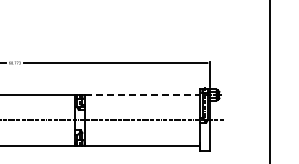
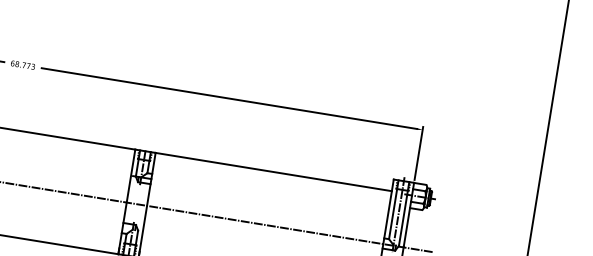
line: (142, 94) -> (273, 171), dashed -> solid

